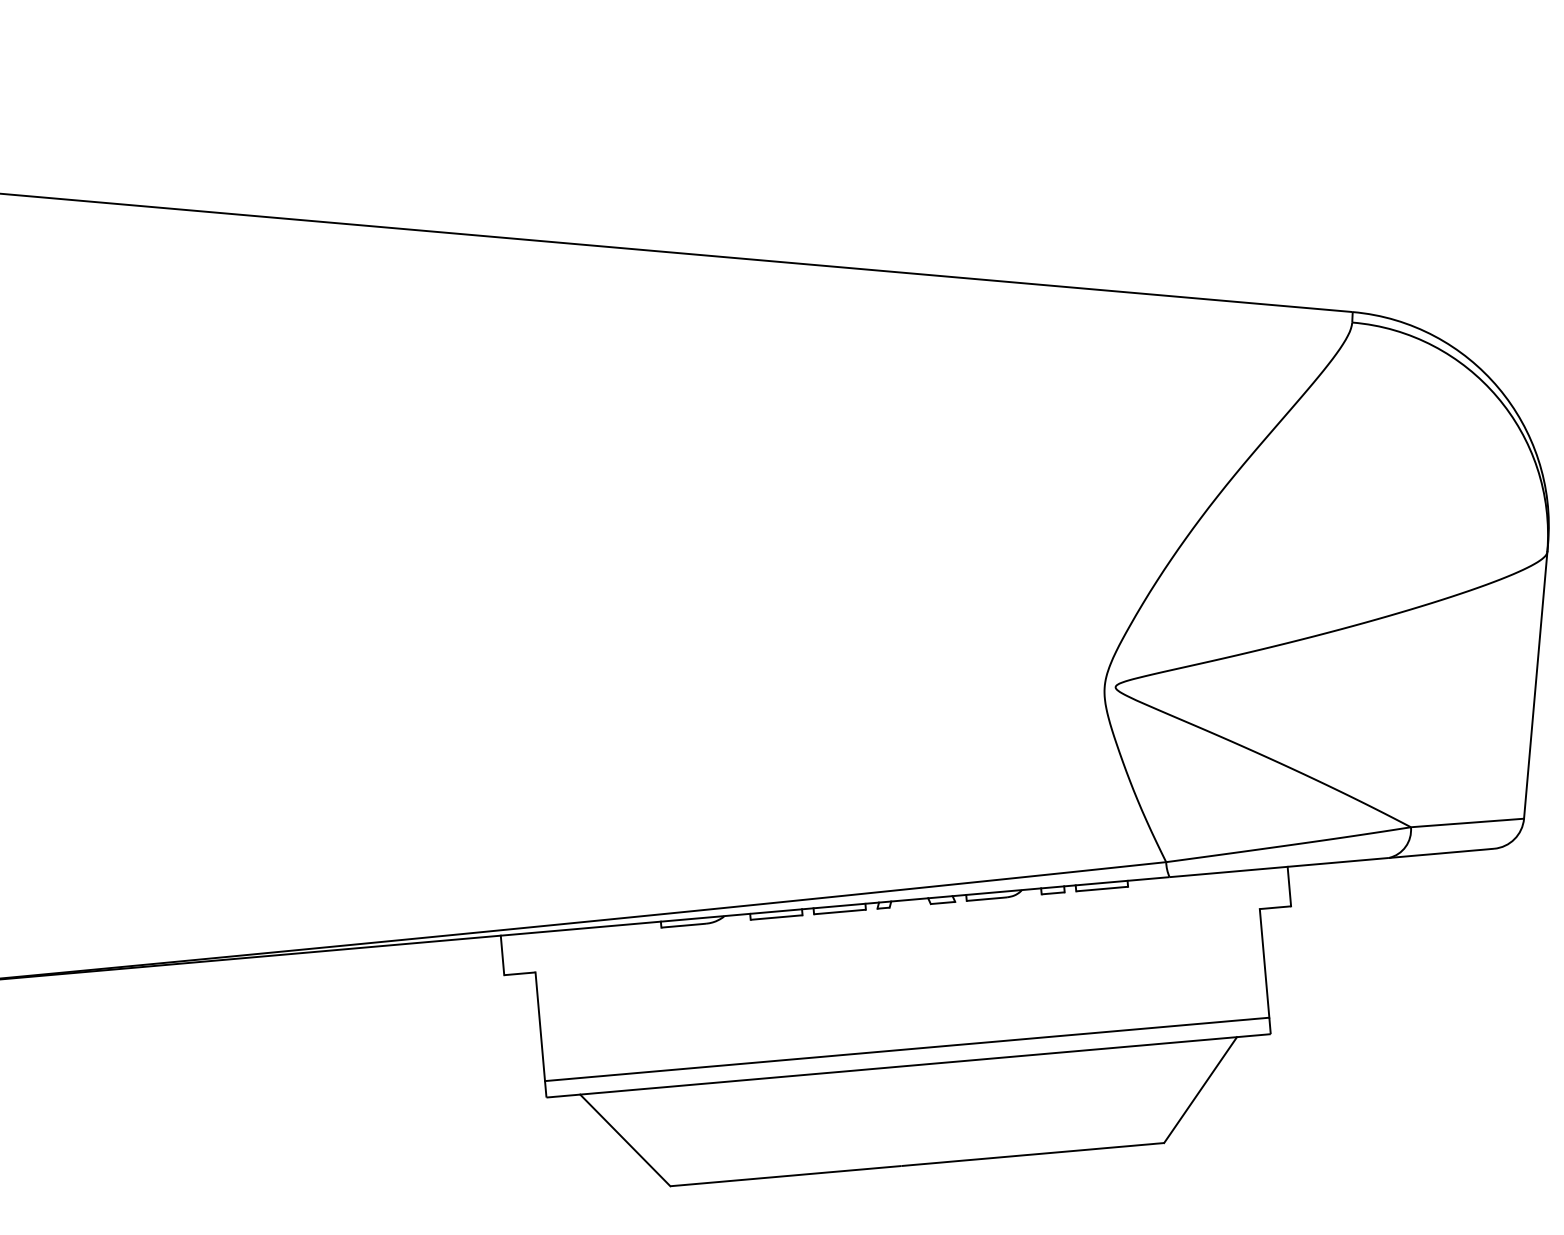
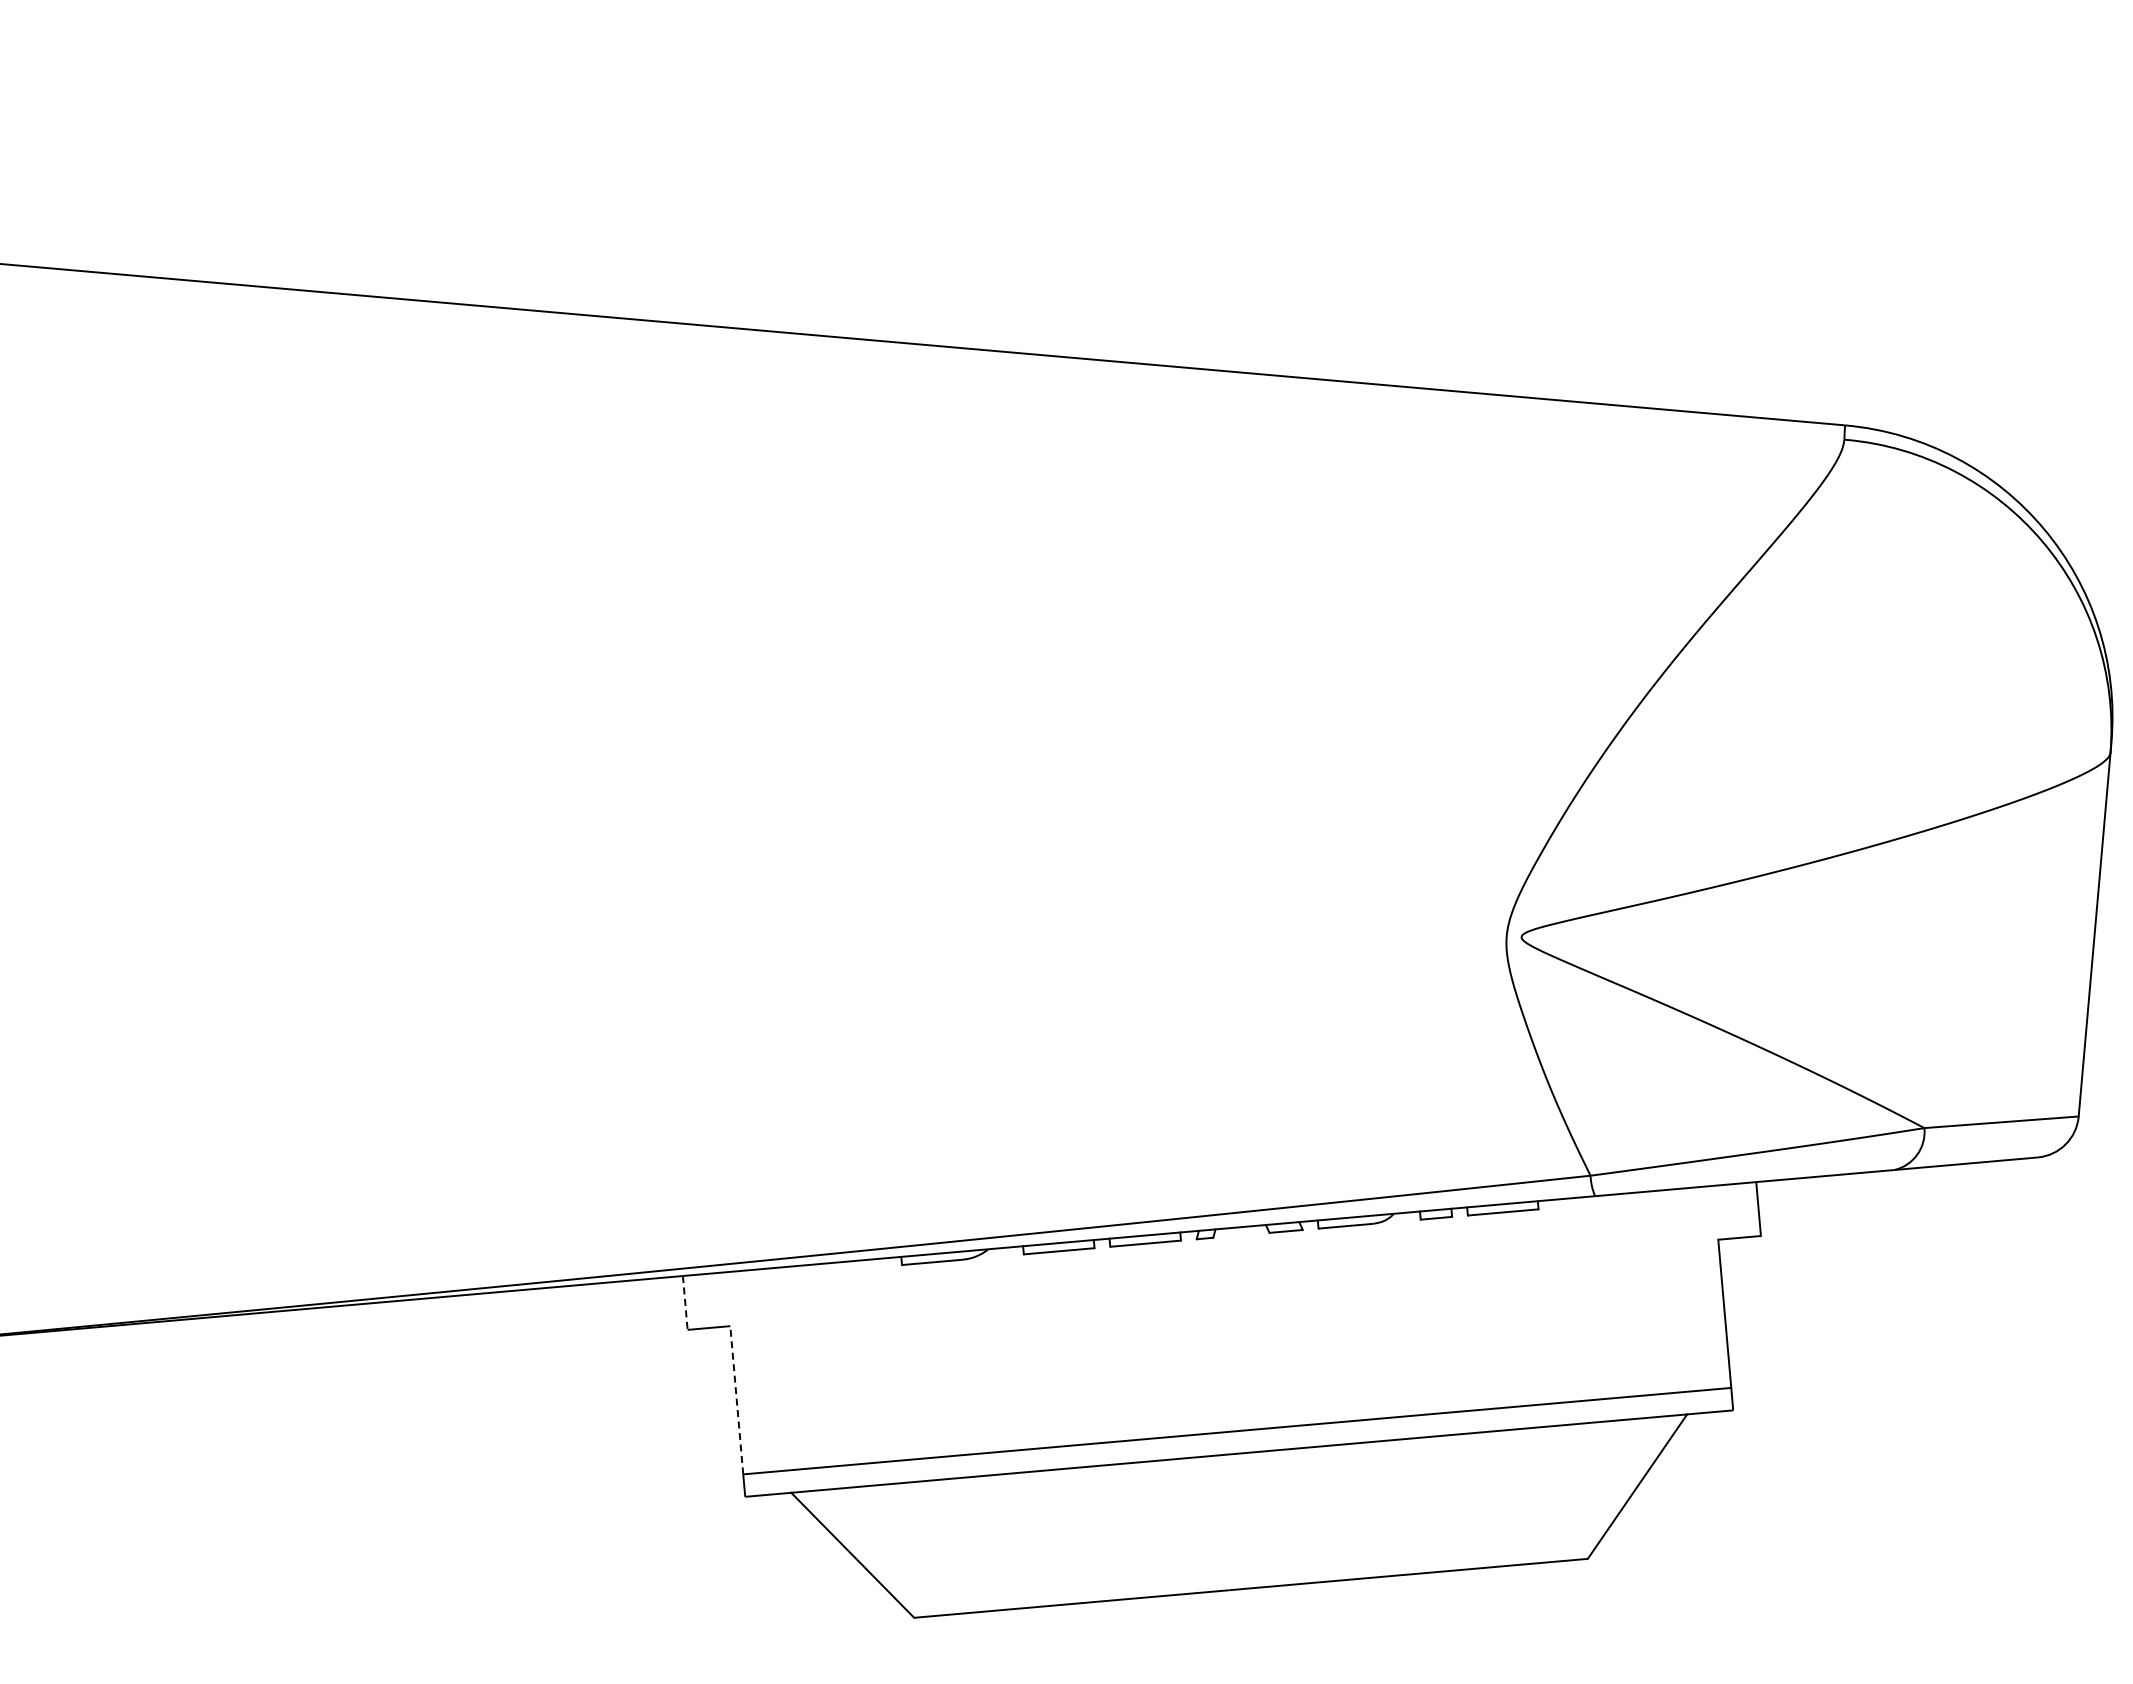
line: (502, 955) -> (685, 1303), solid -> dashed
line: (540, 1026) -> (736, 1399), solid -> dashed

